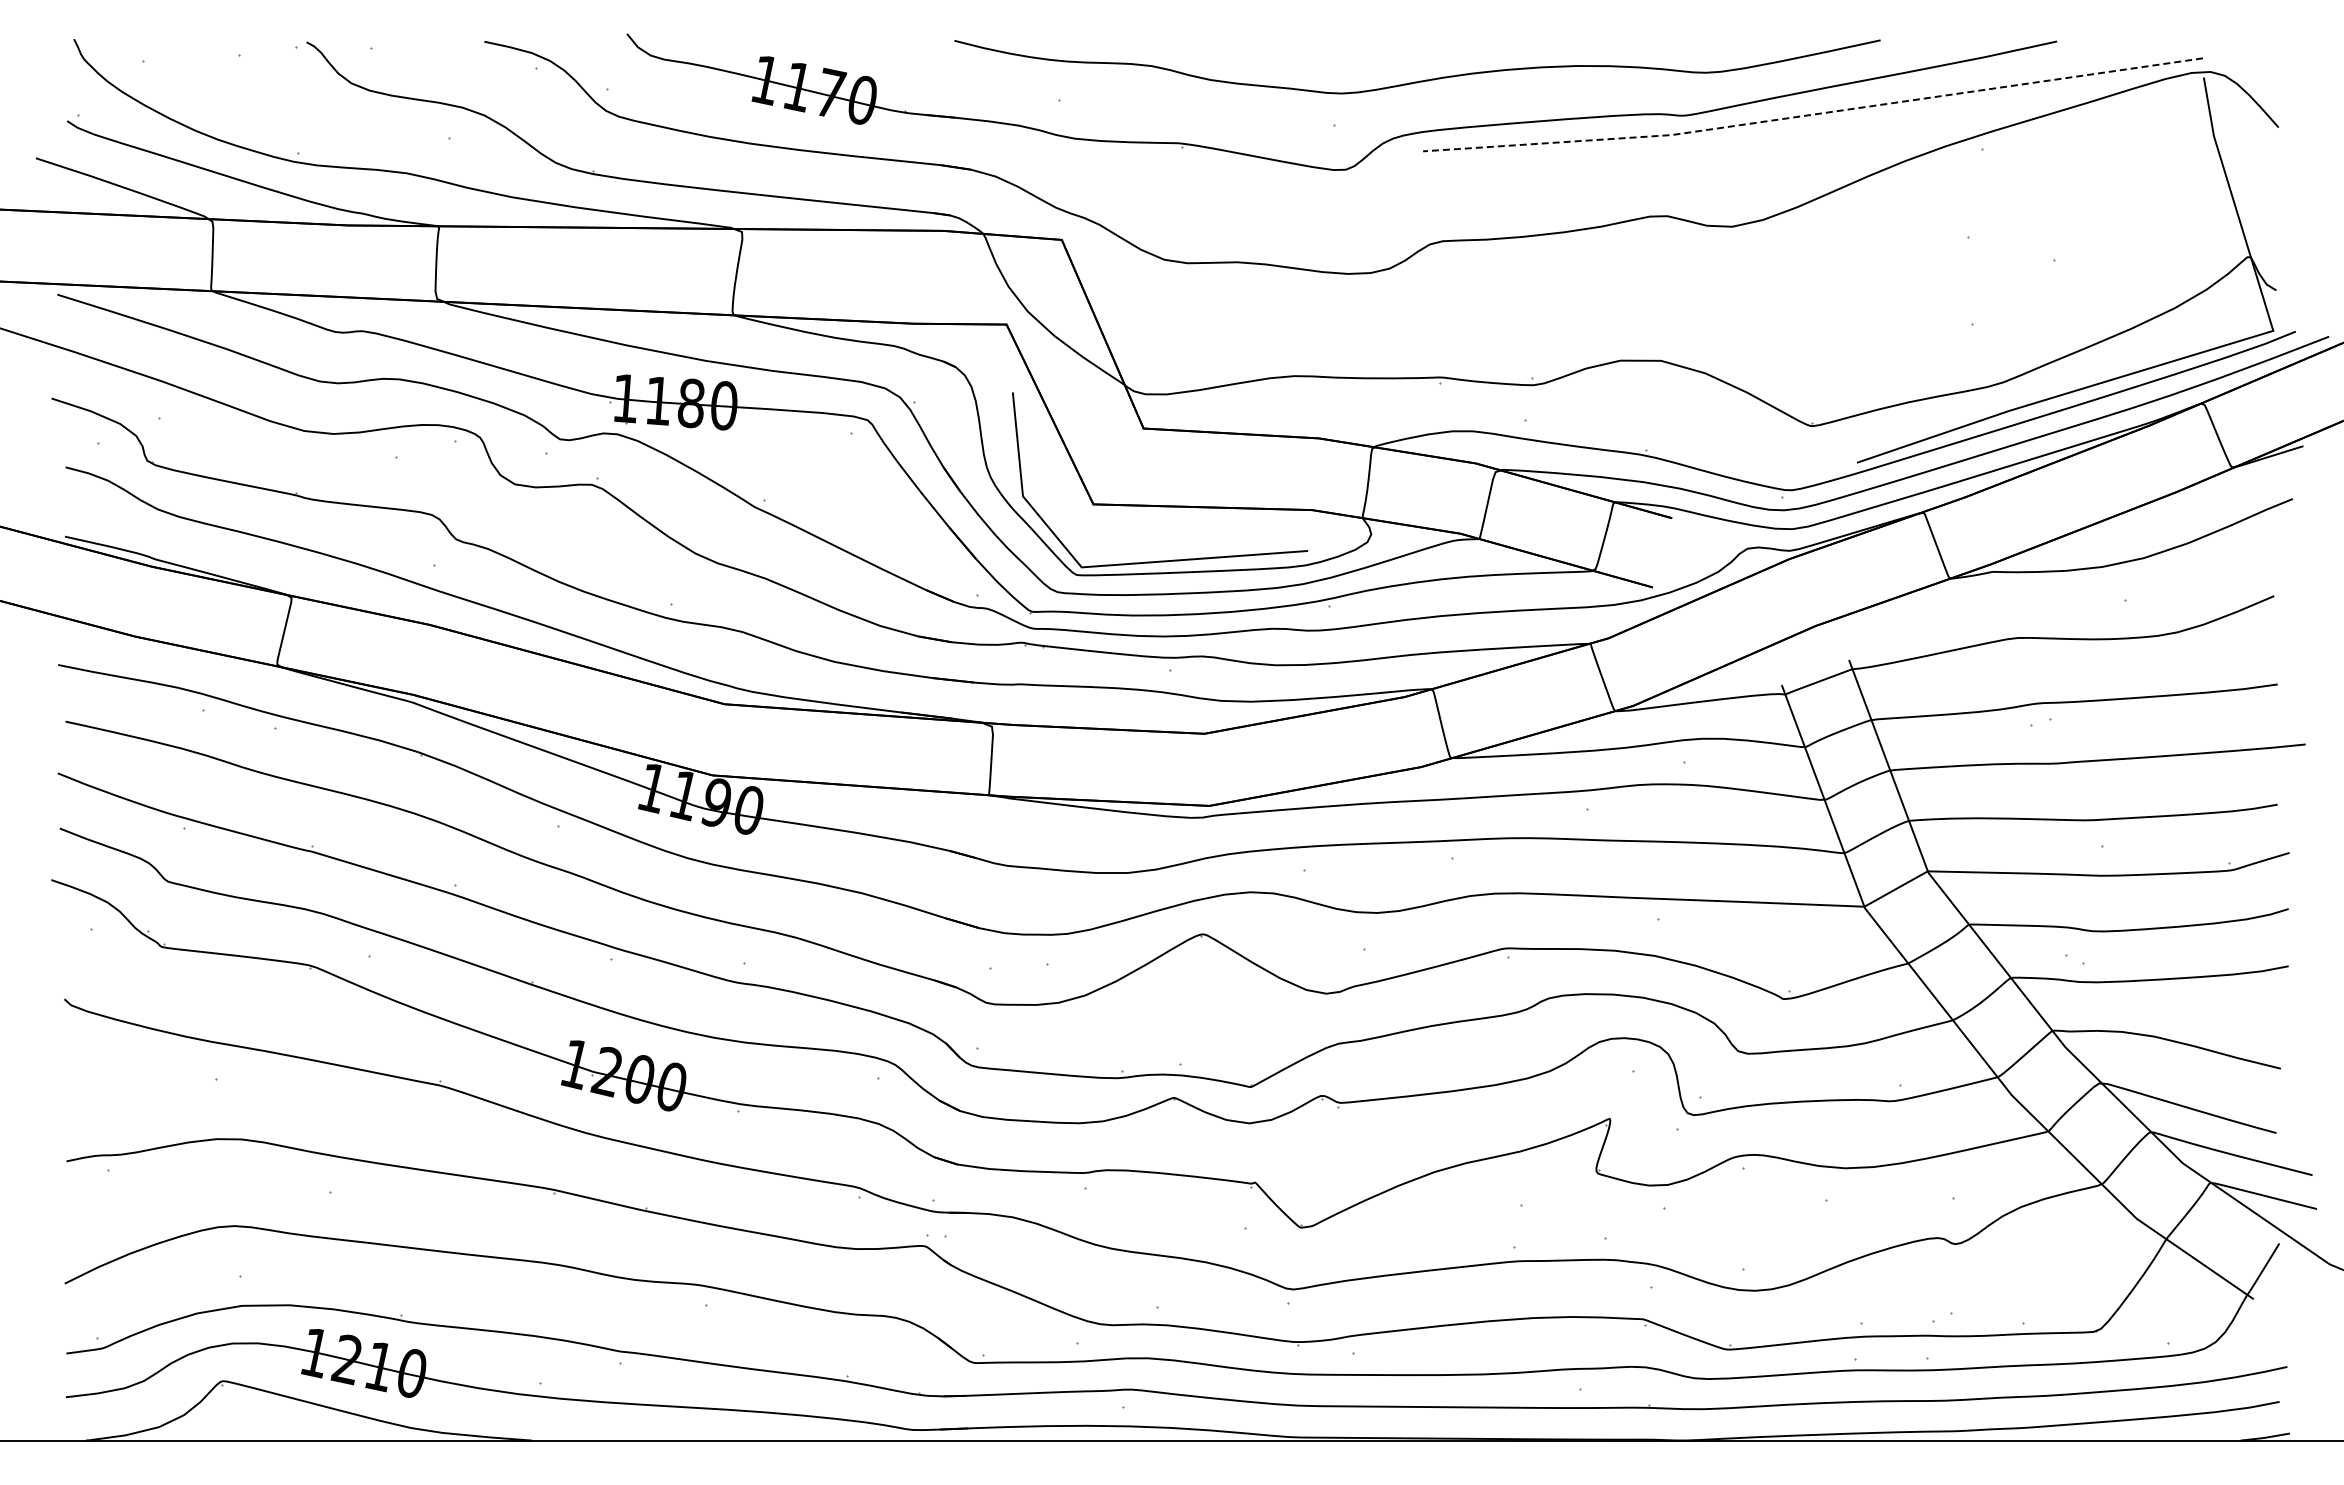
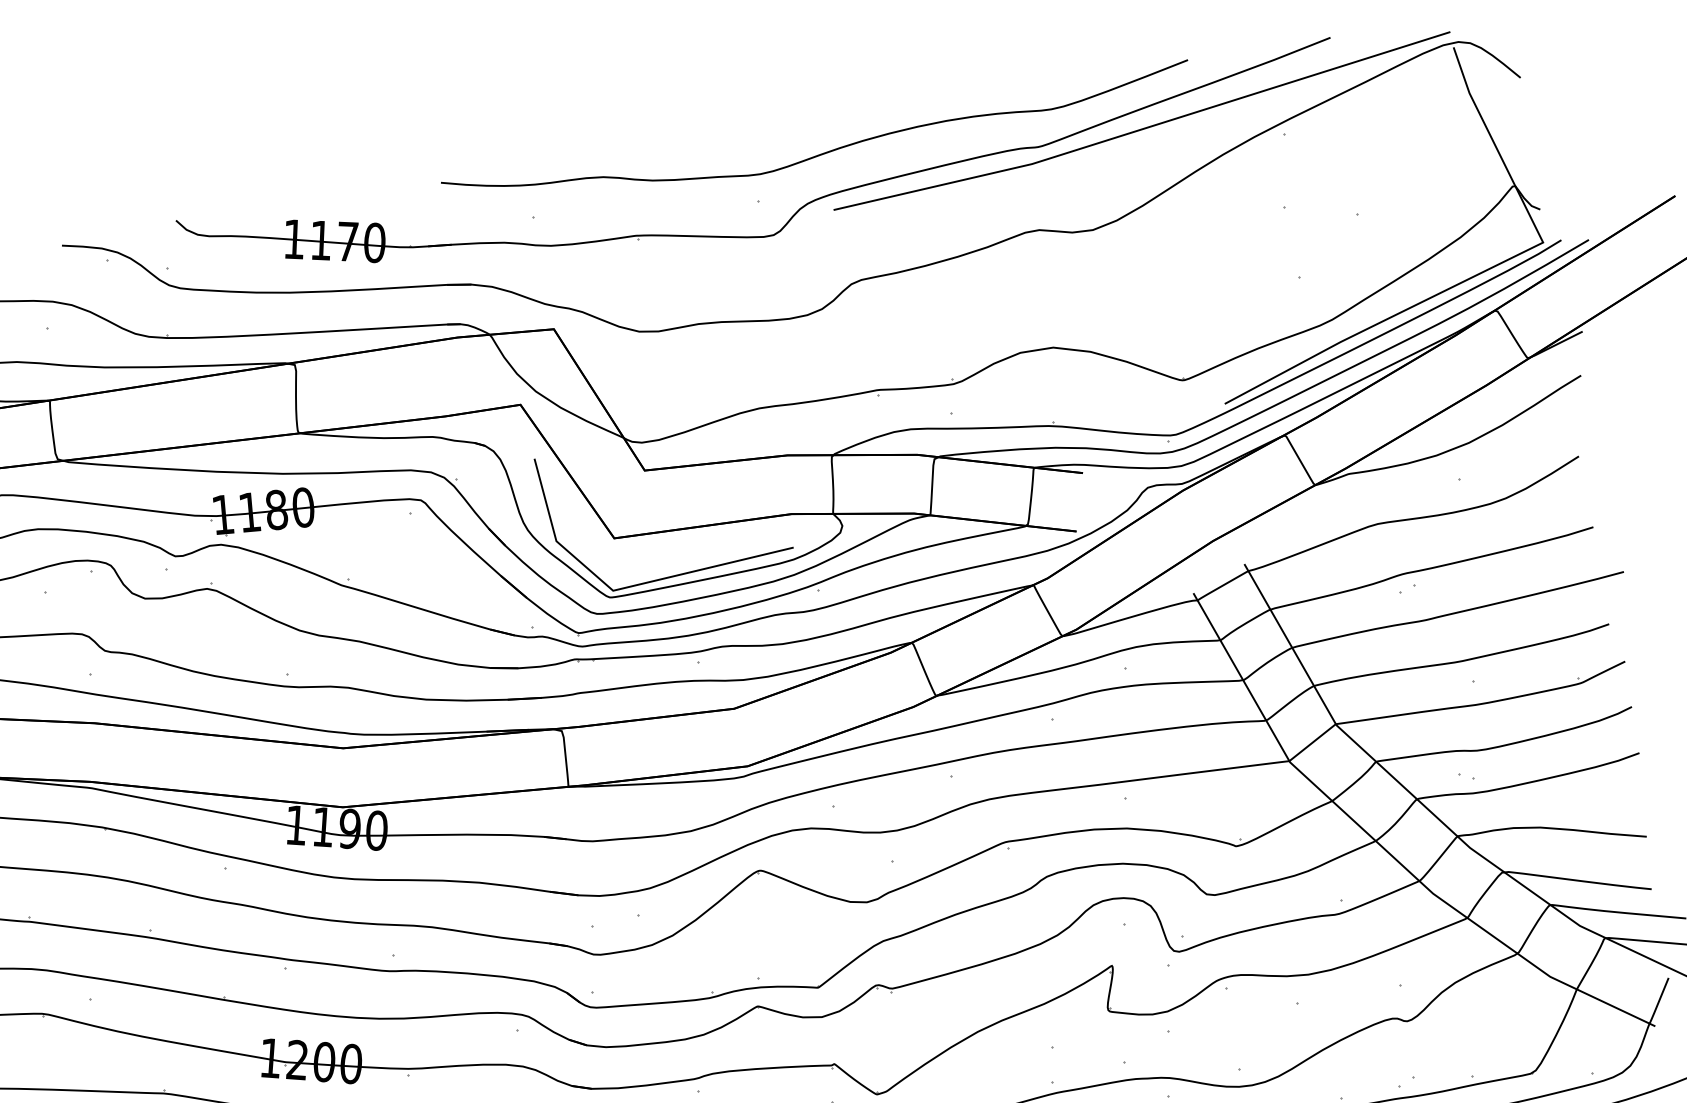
line: (1813, 114) -> (1143, 128), dashed -> solid

